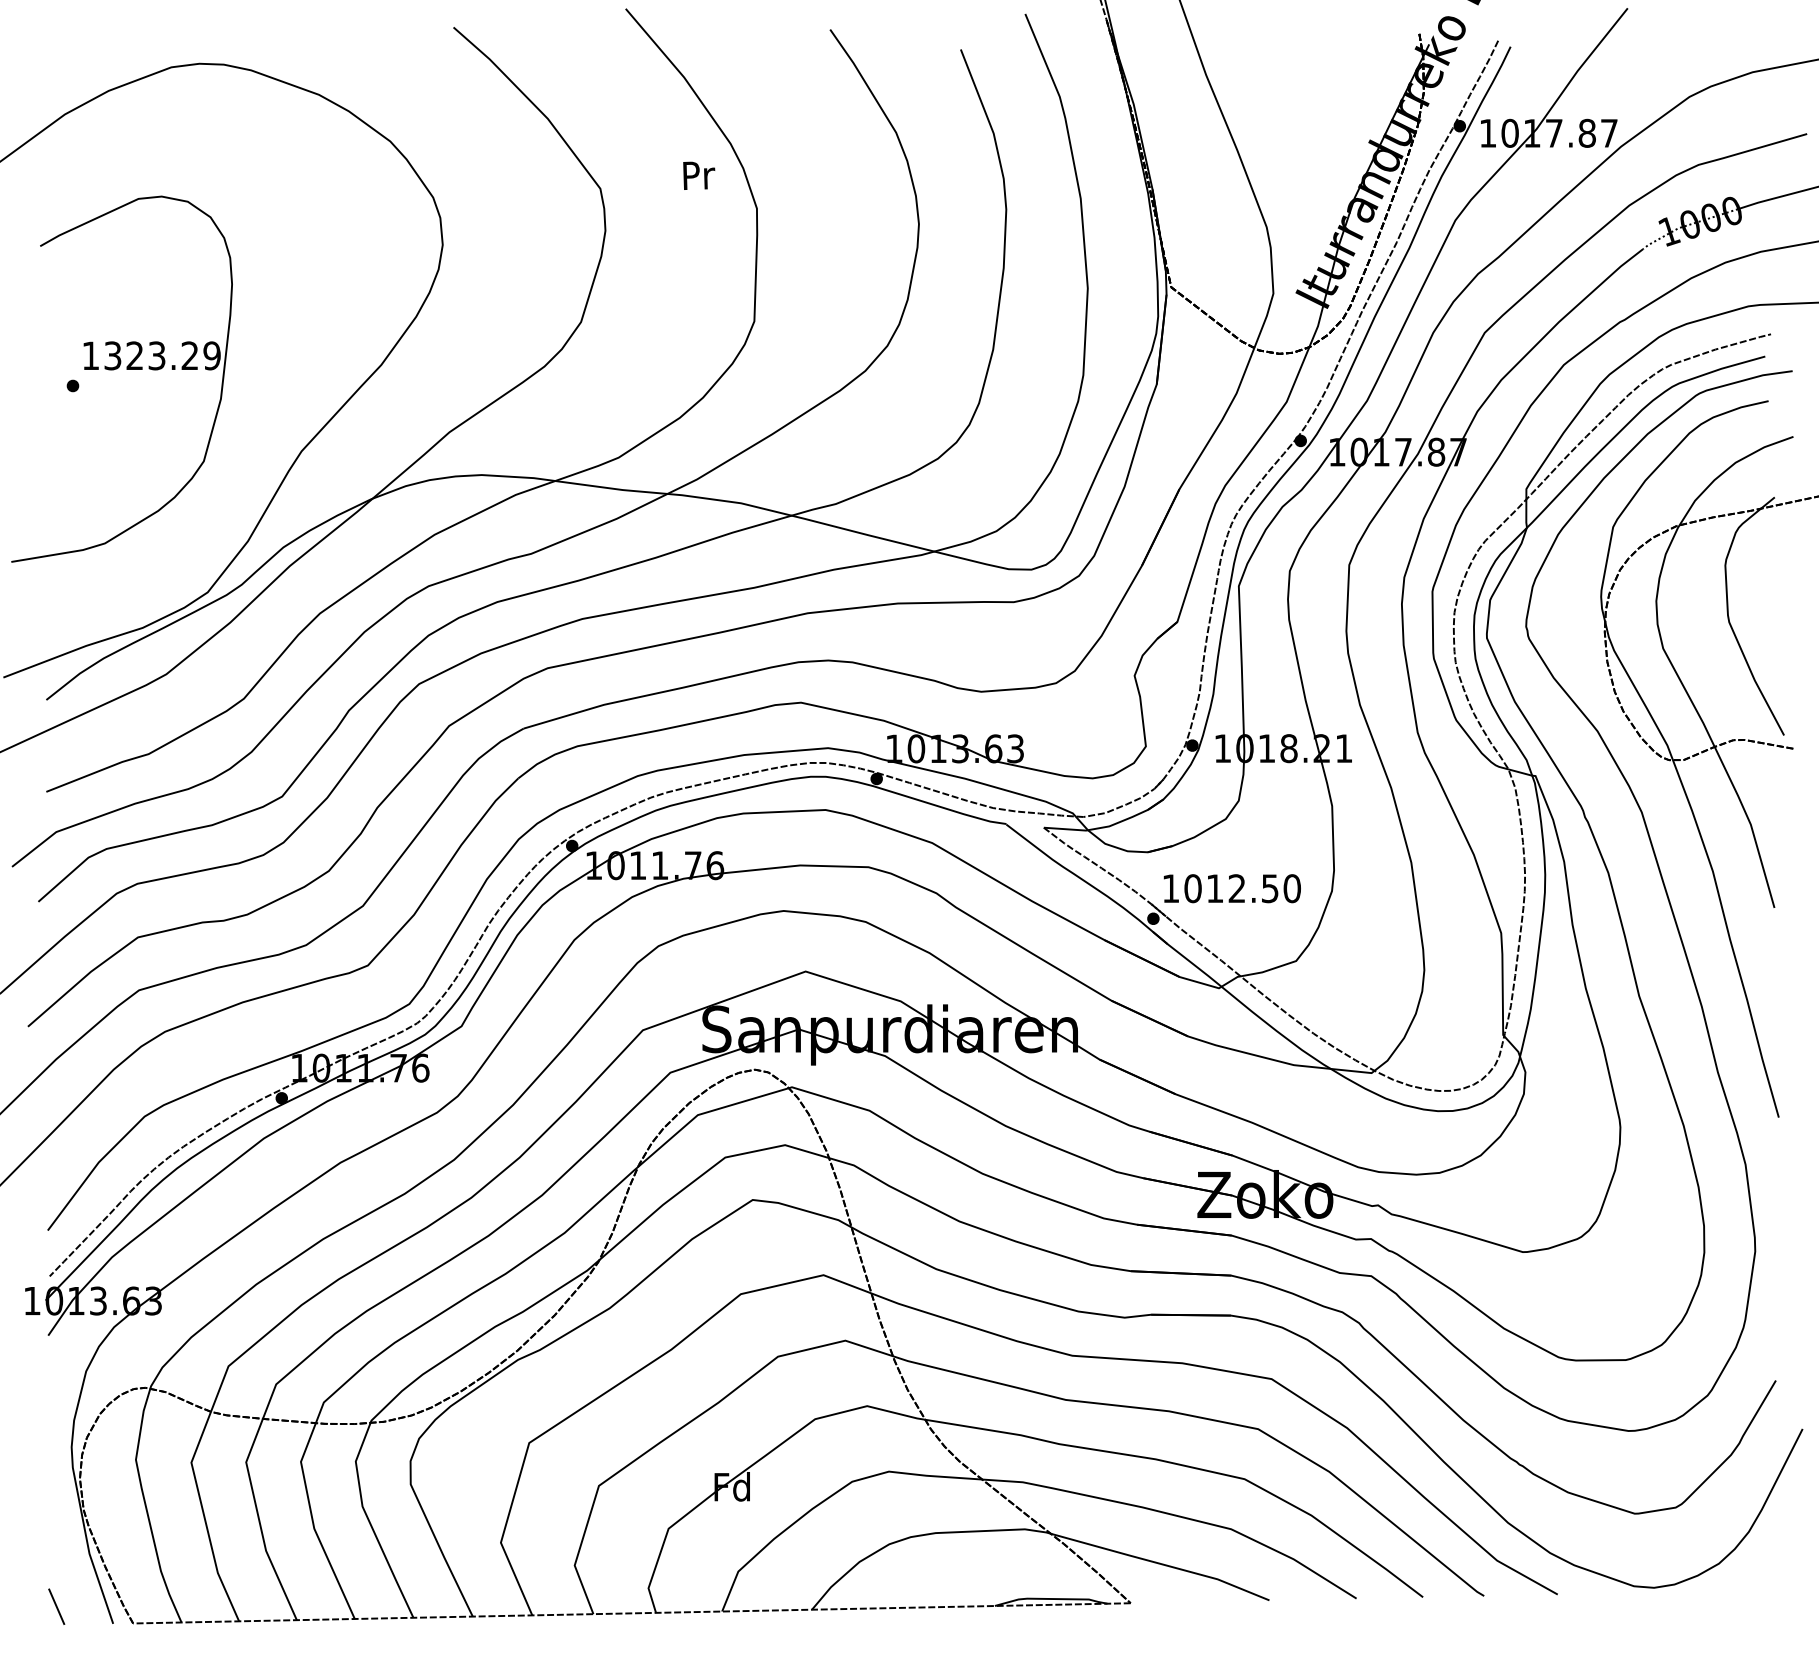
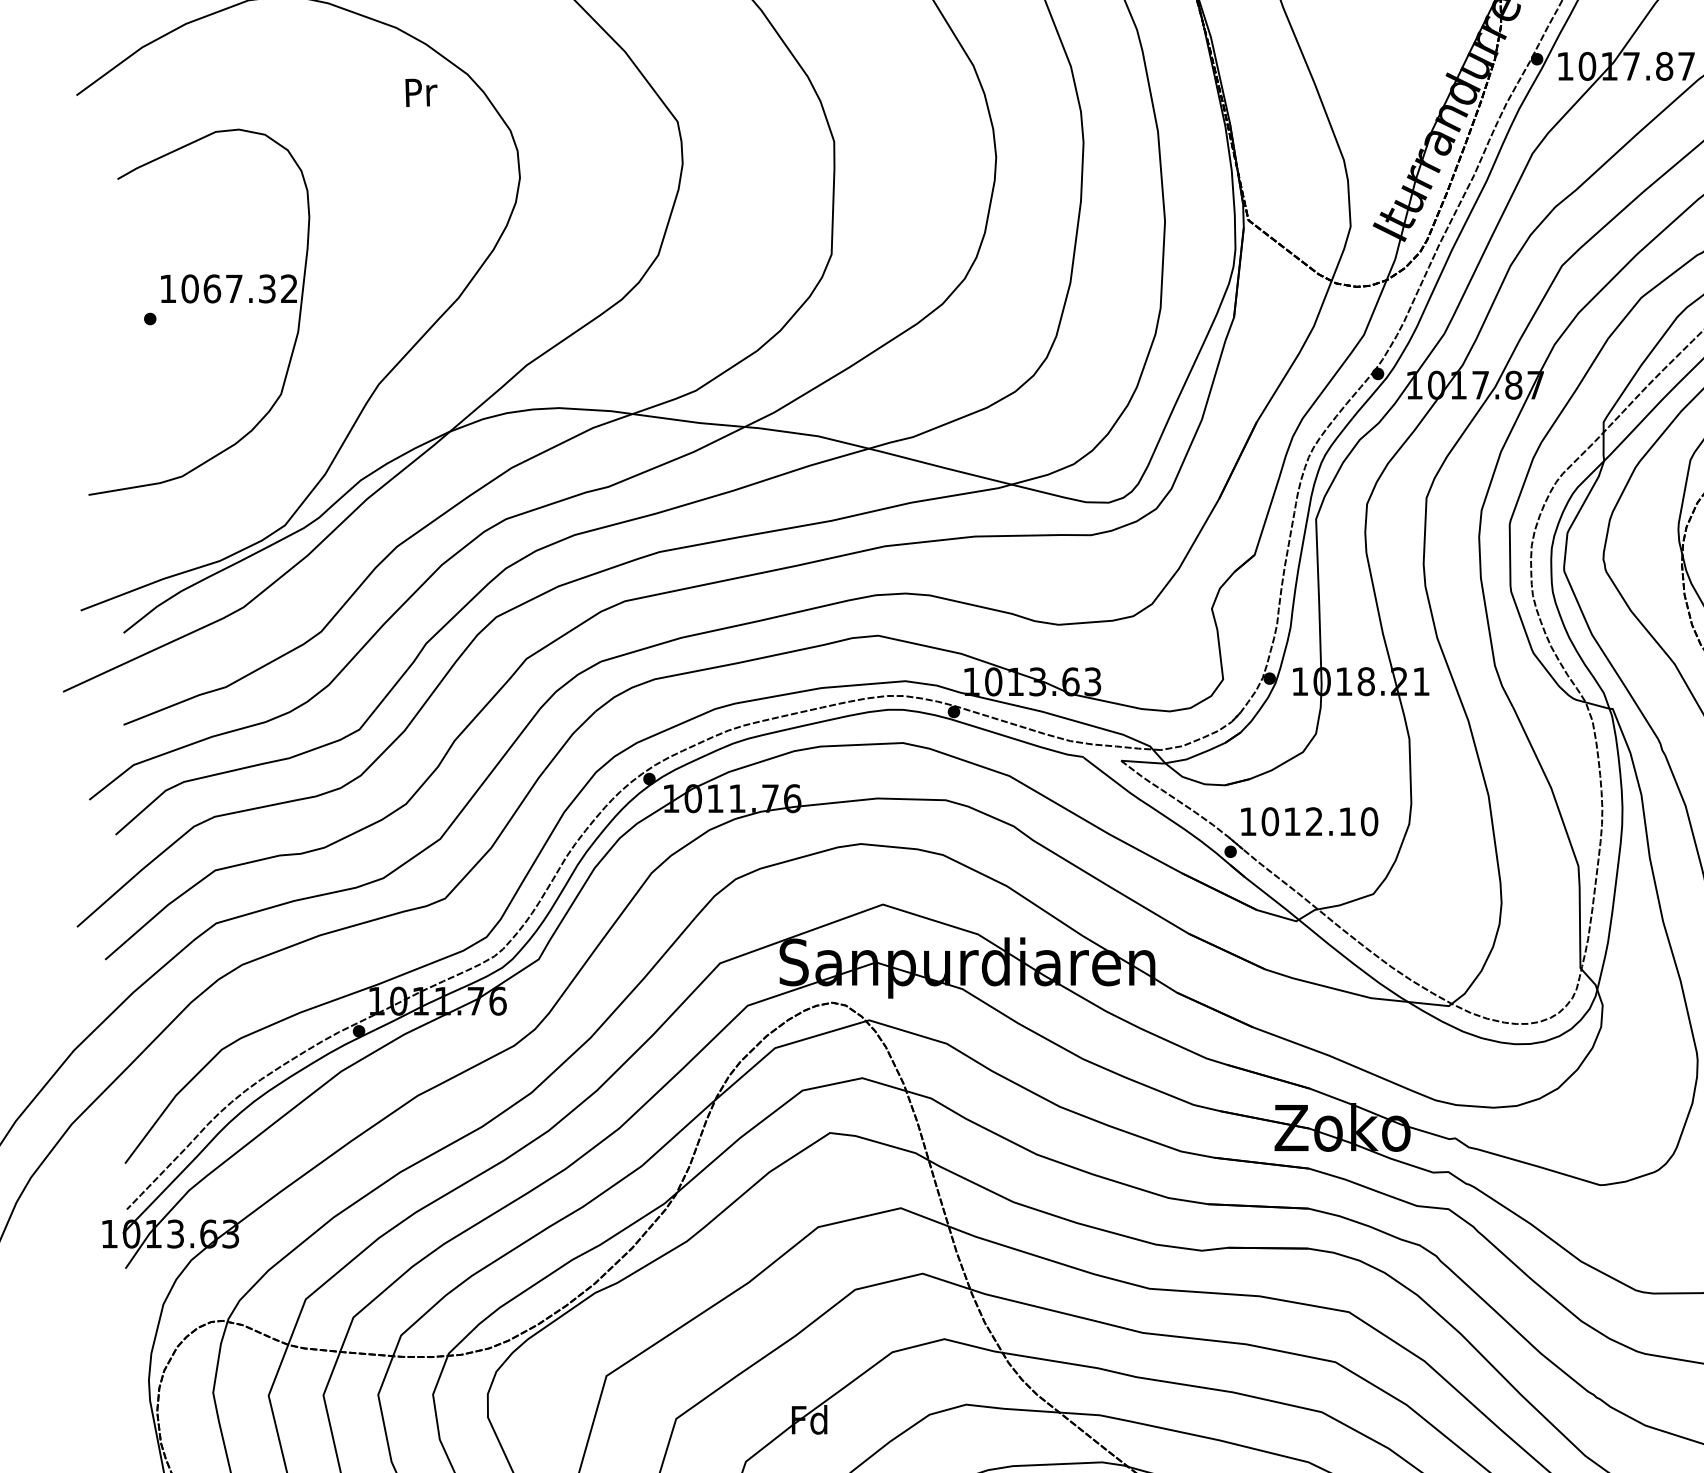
text: (699, 175) -> (421, 92), moved
text: (162, 355) -> (239, 288), 1323.29 -> 1067.32
text: (1270, 888) -> (1347, 821), 1012.50 -> 1012.10

